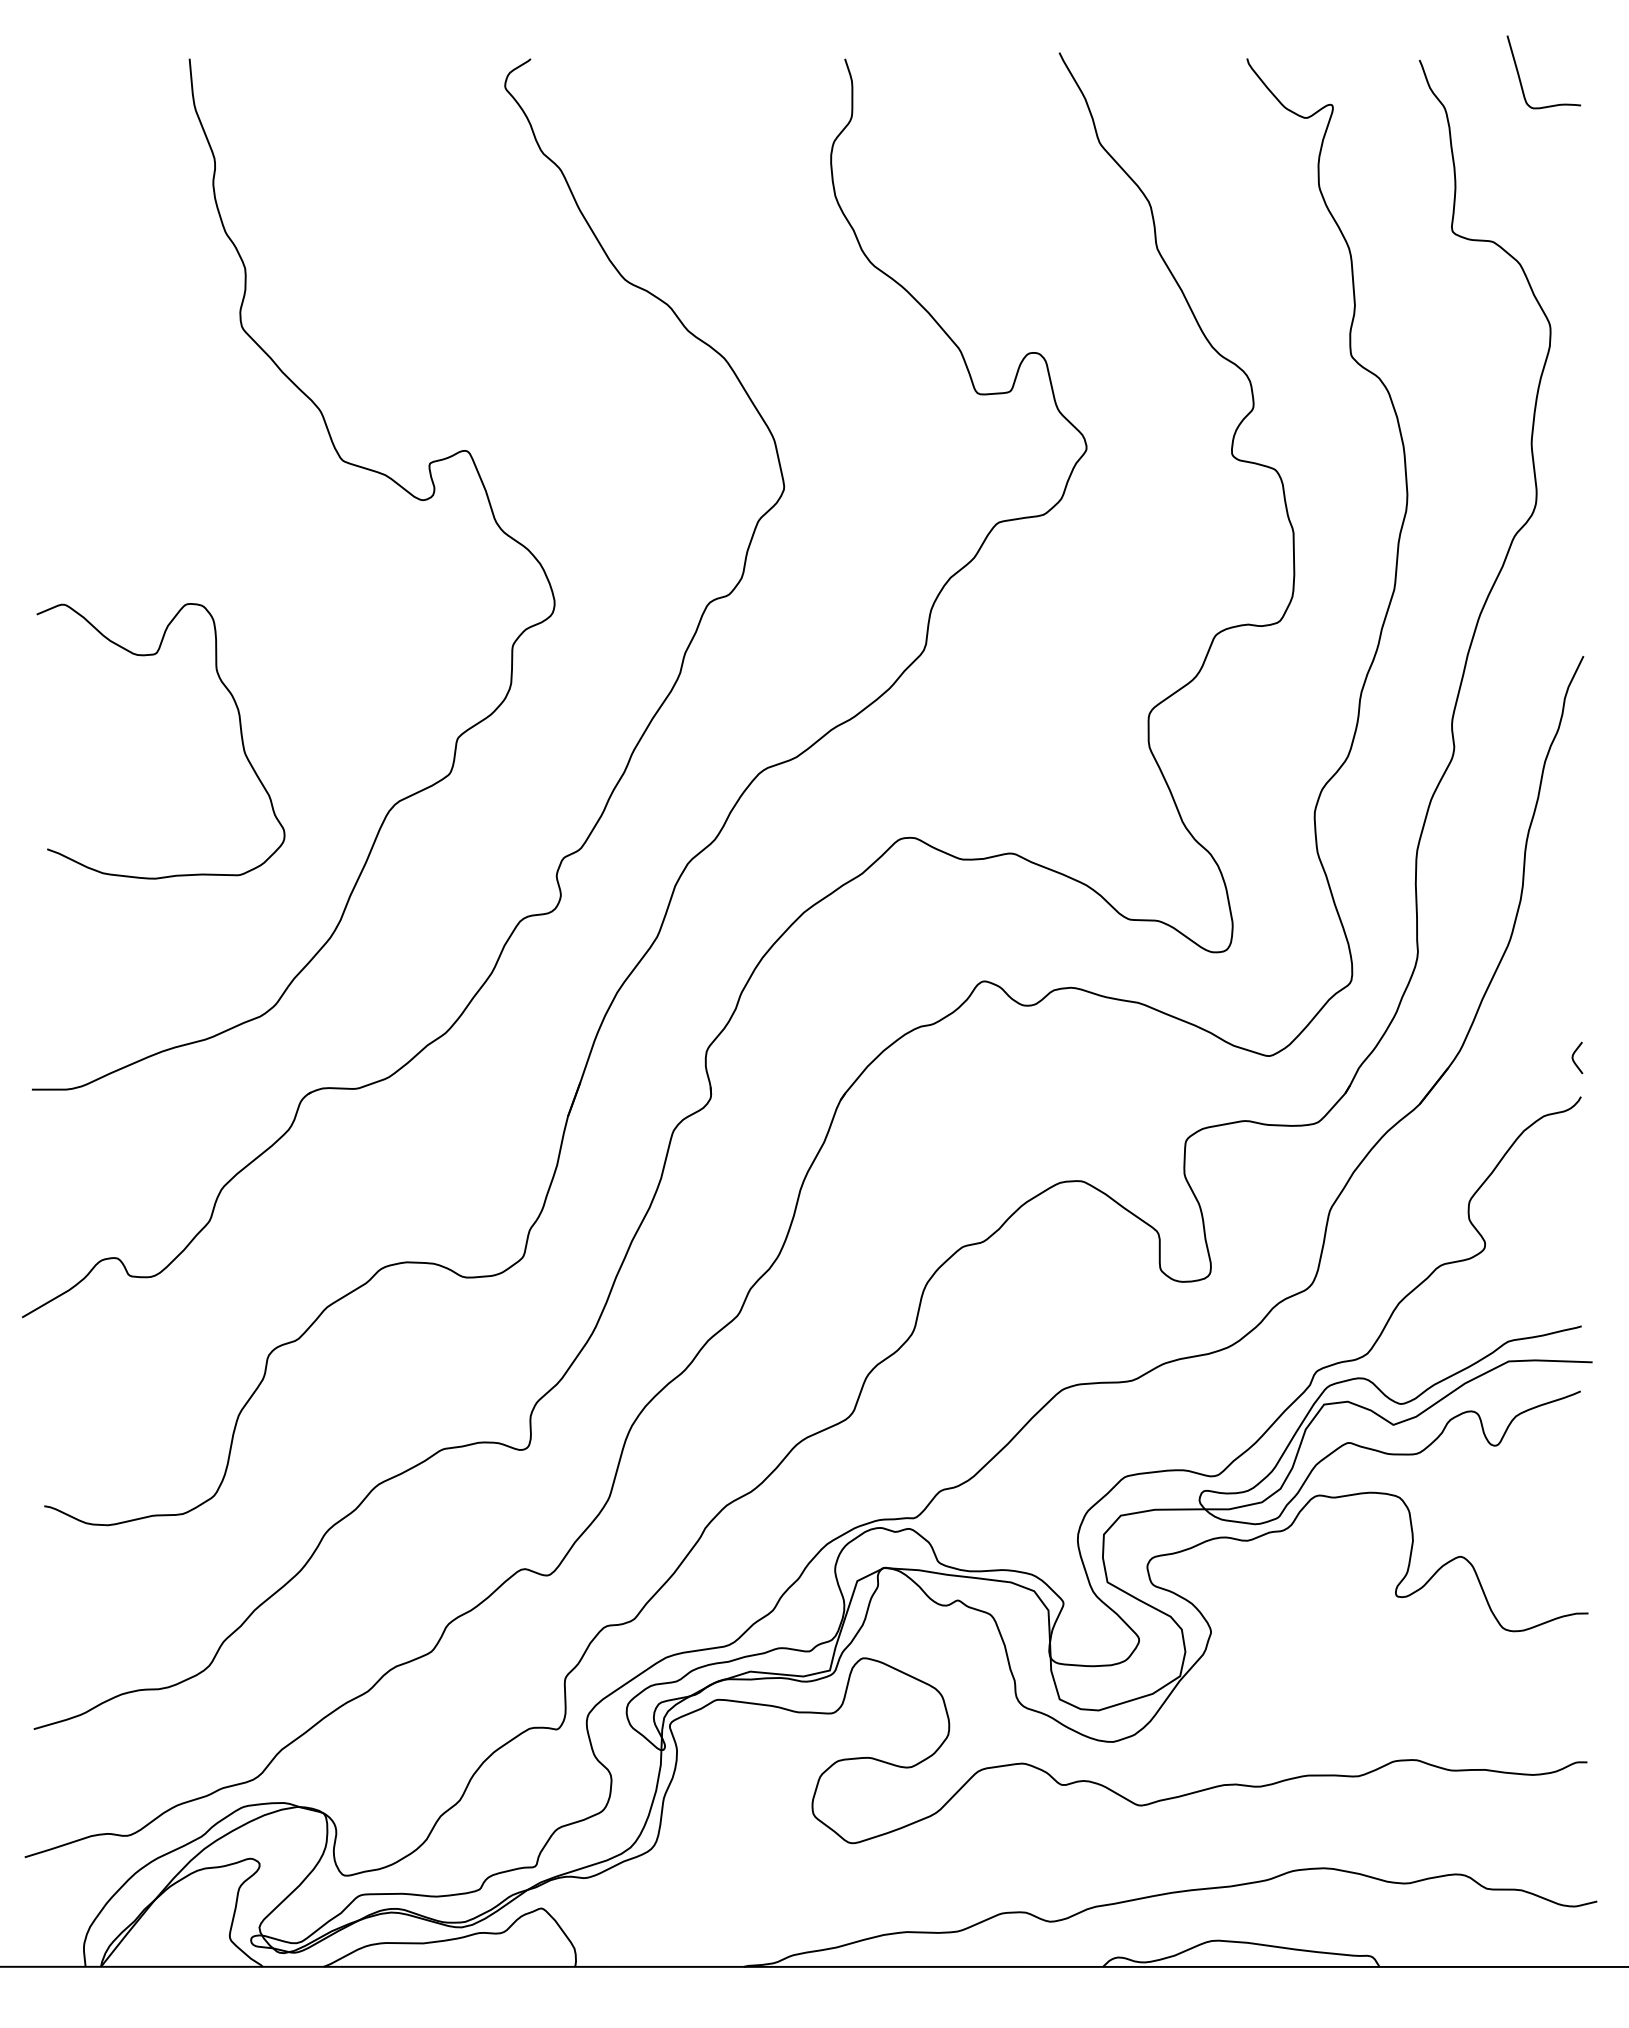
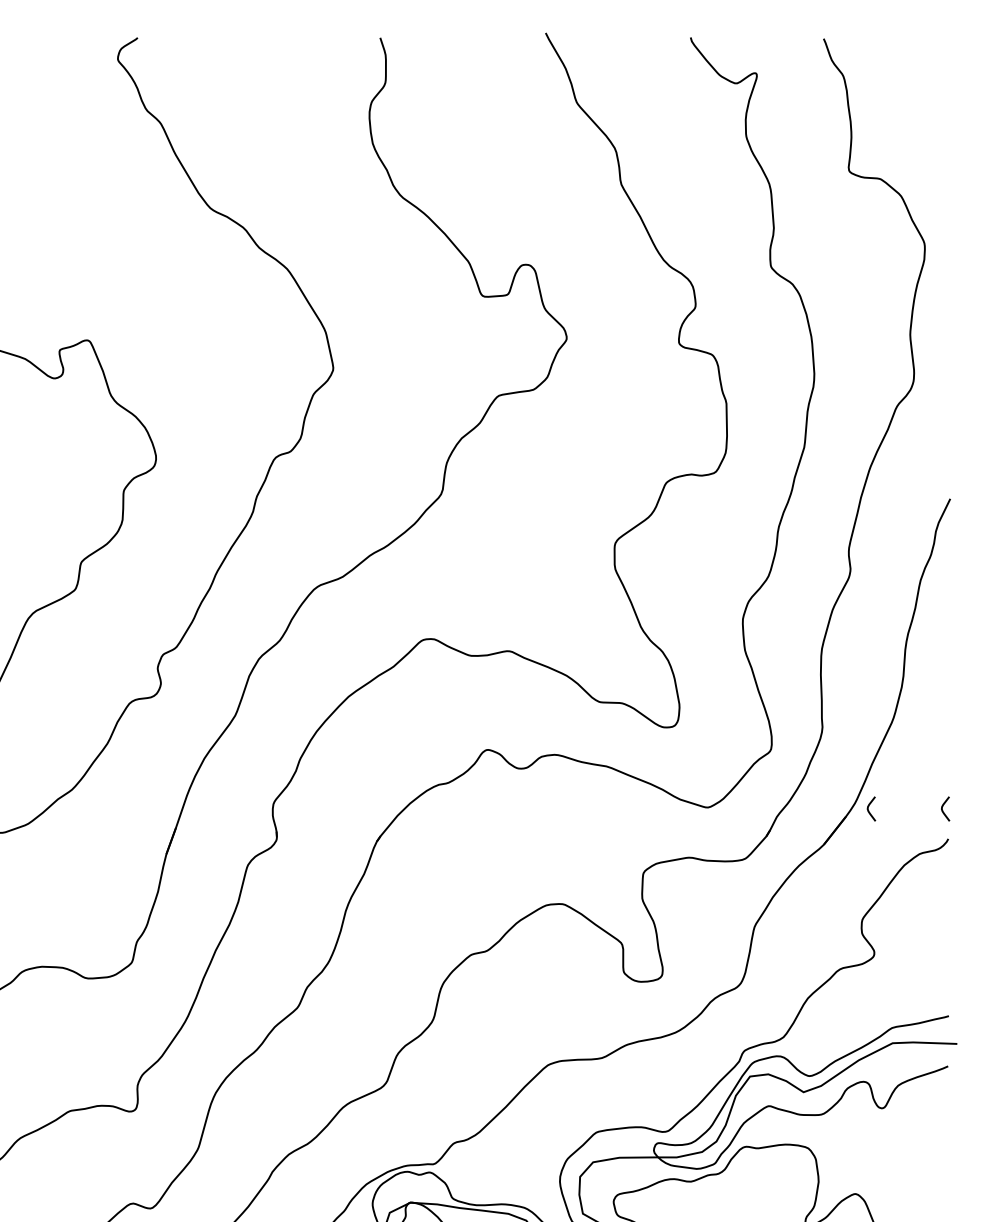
curve: (1520, 77) -> (901, 52), removed
curve: (1477, 1057) -> (868, 808), added

